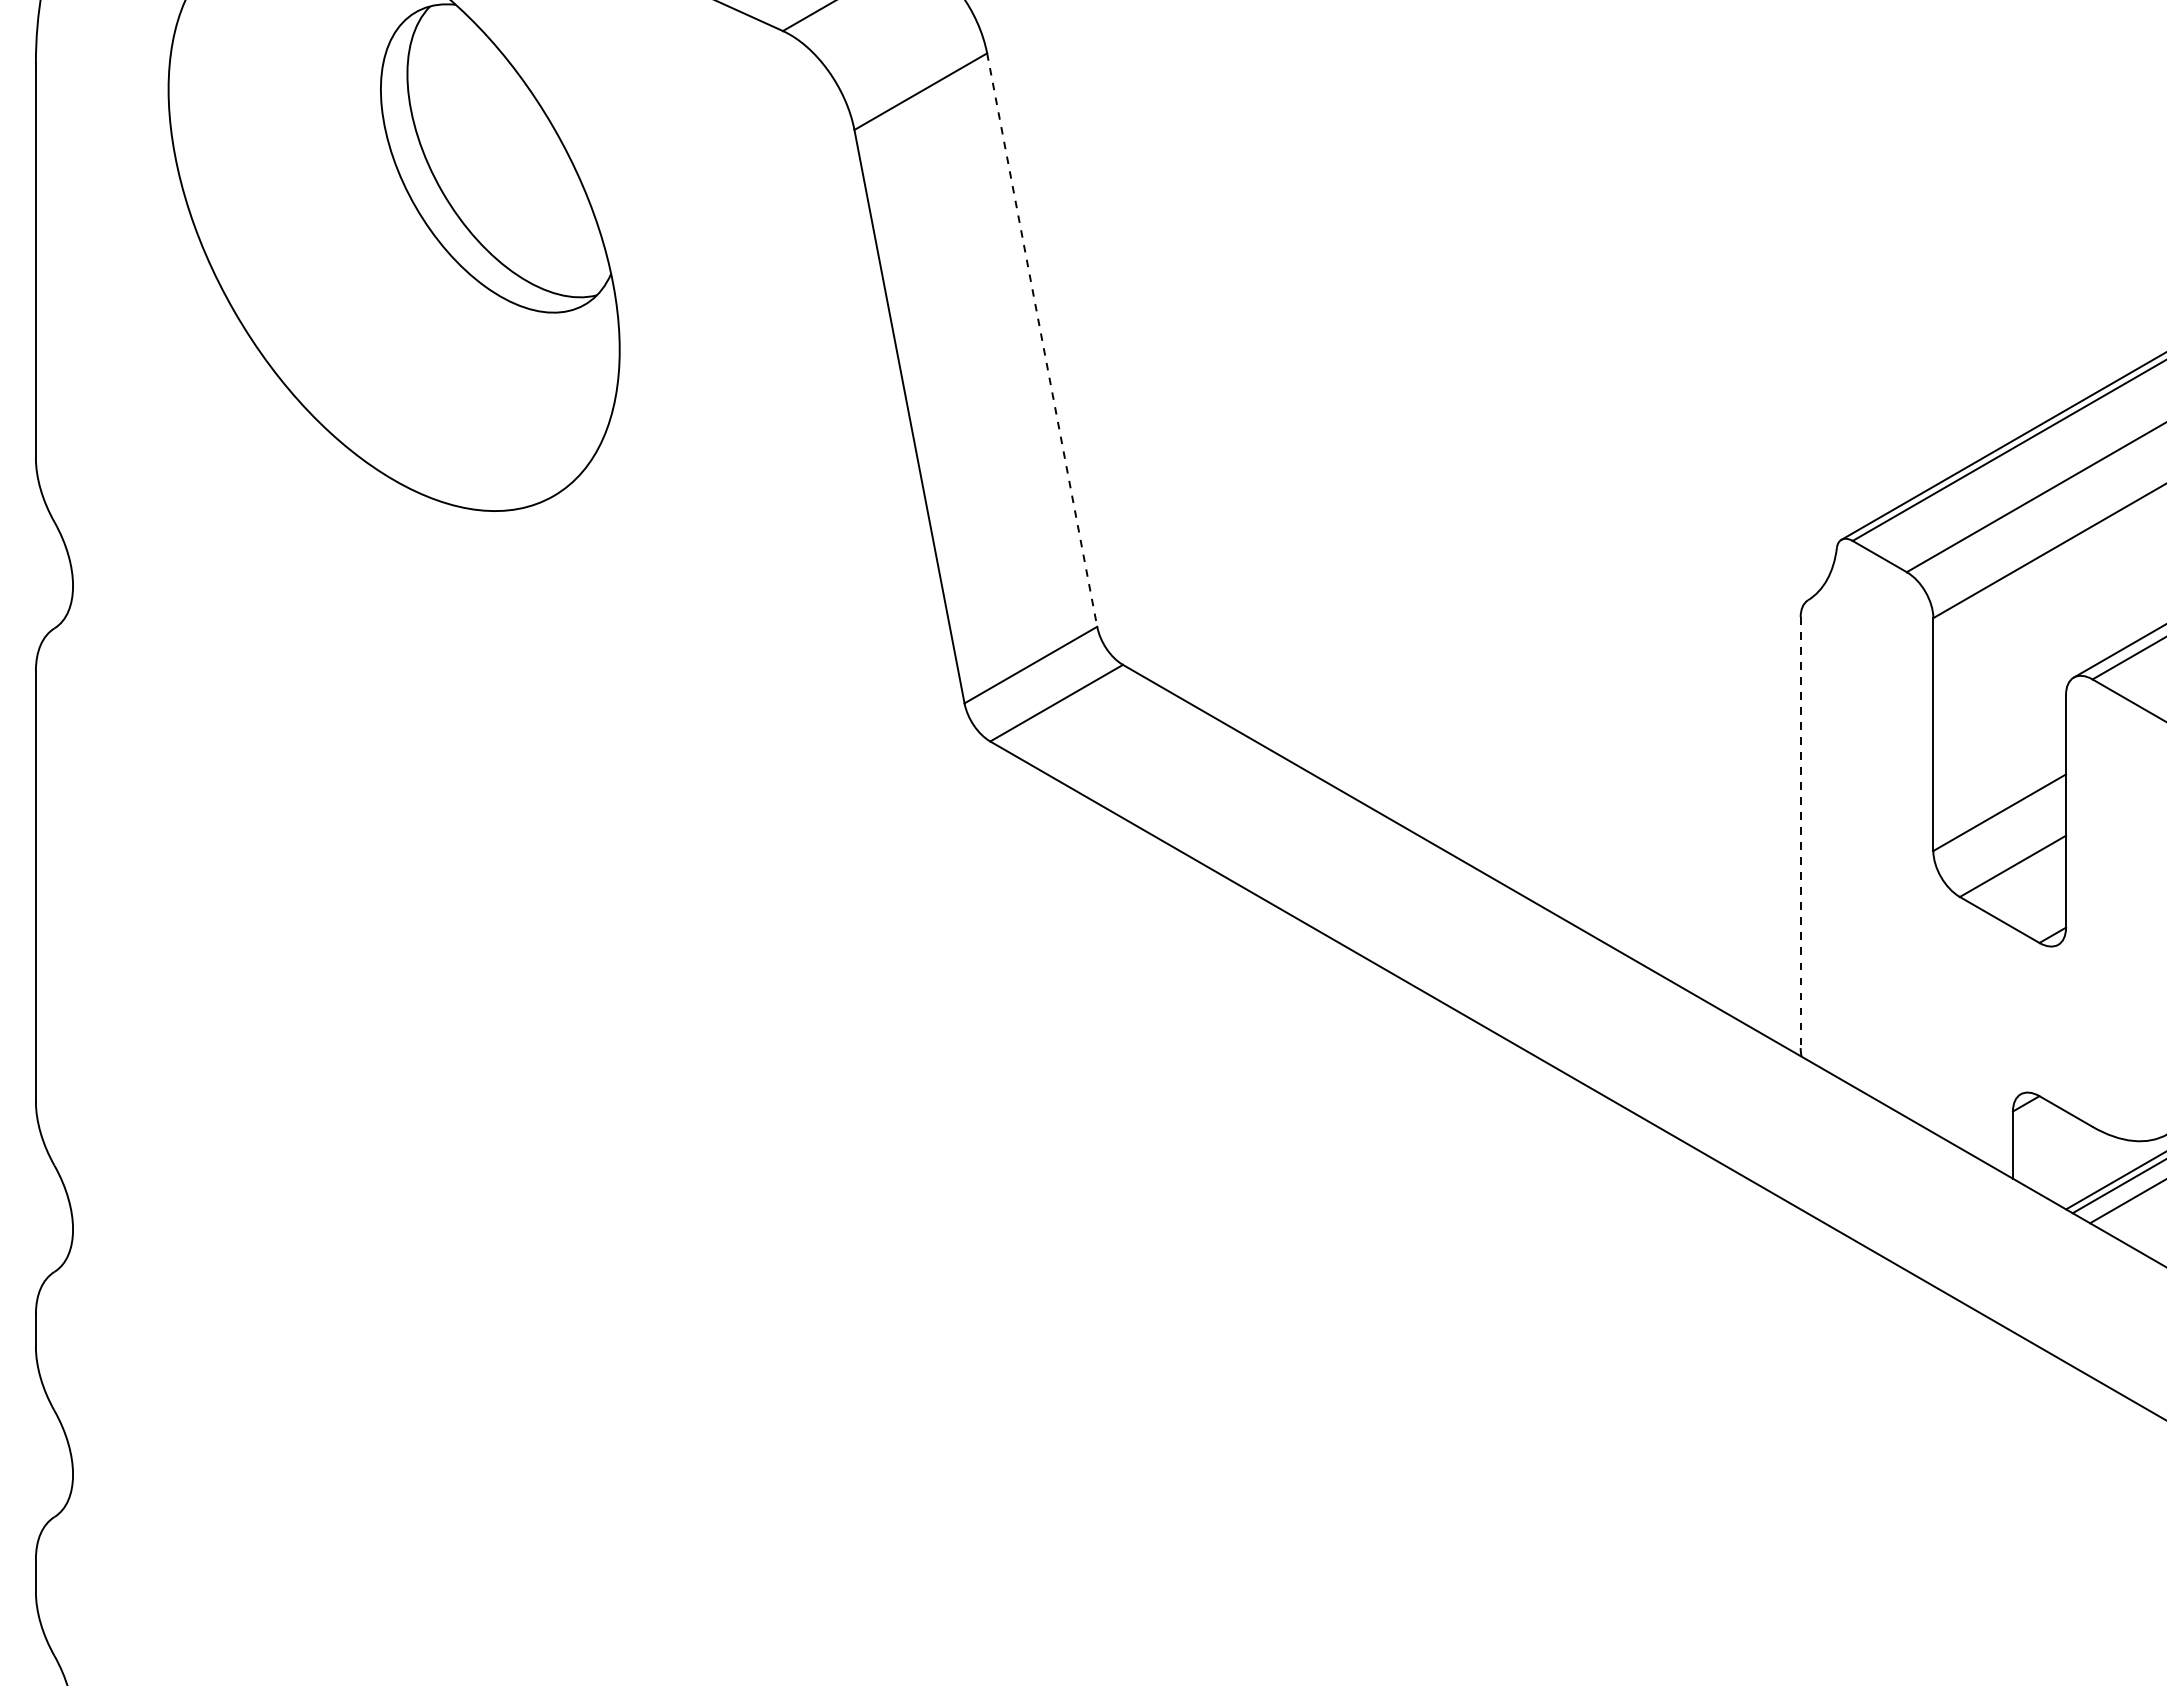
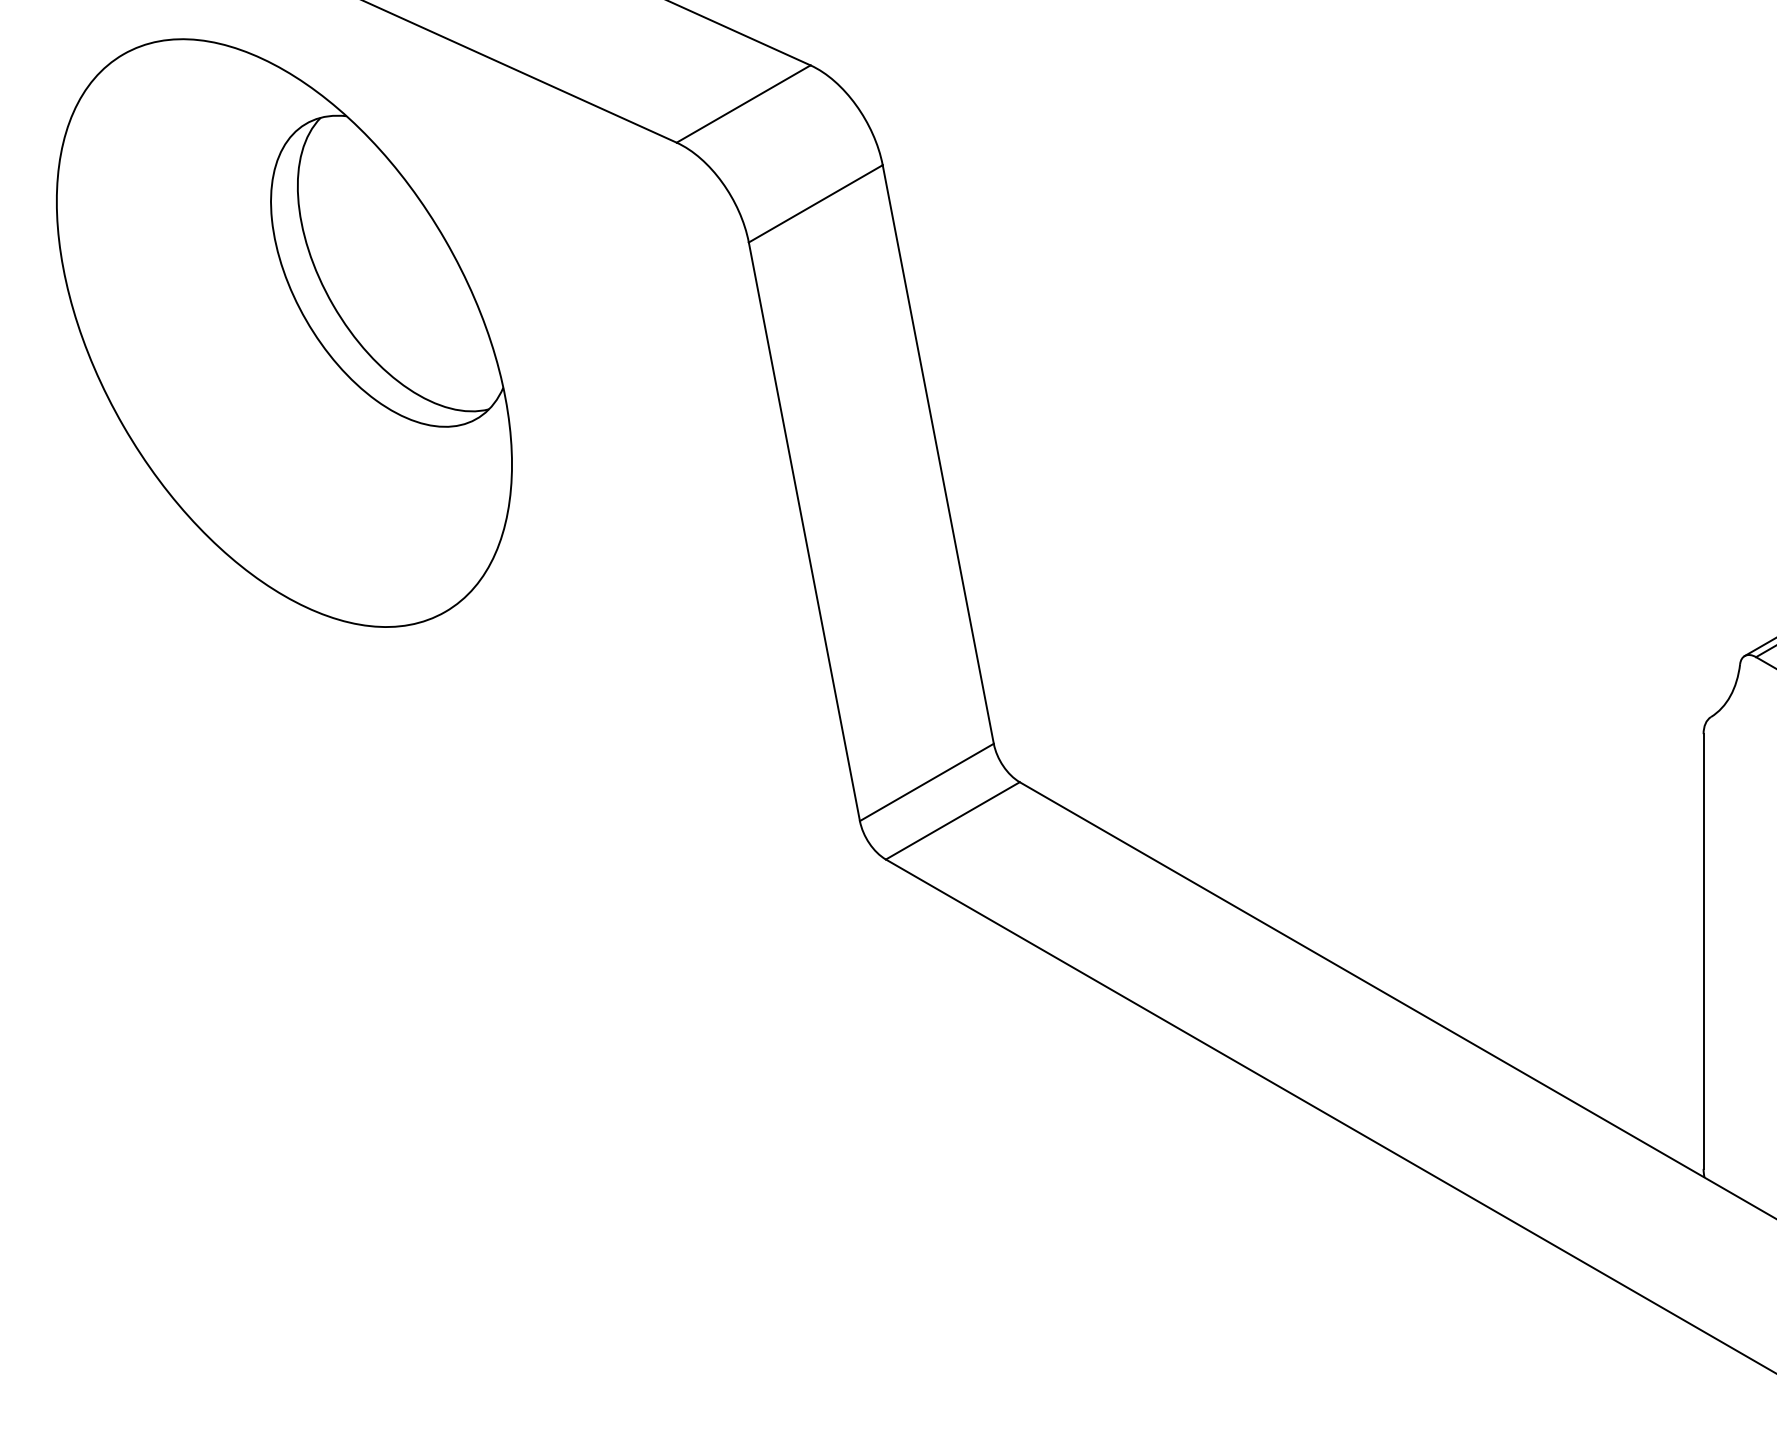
line: (1042, 340) -> (938, 454), dashed -> solid
line: (1800, 833) -> (1703, 952), dashed -> solid

